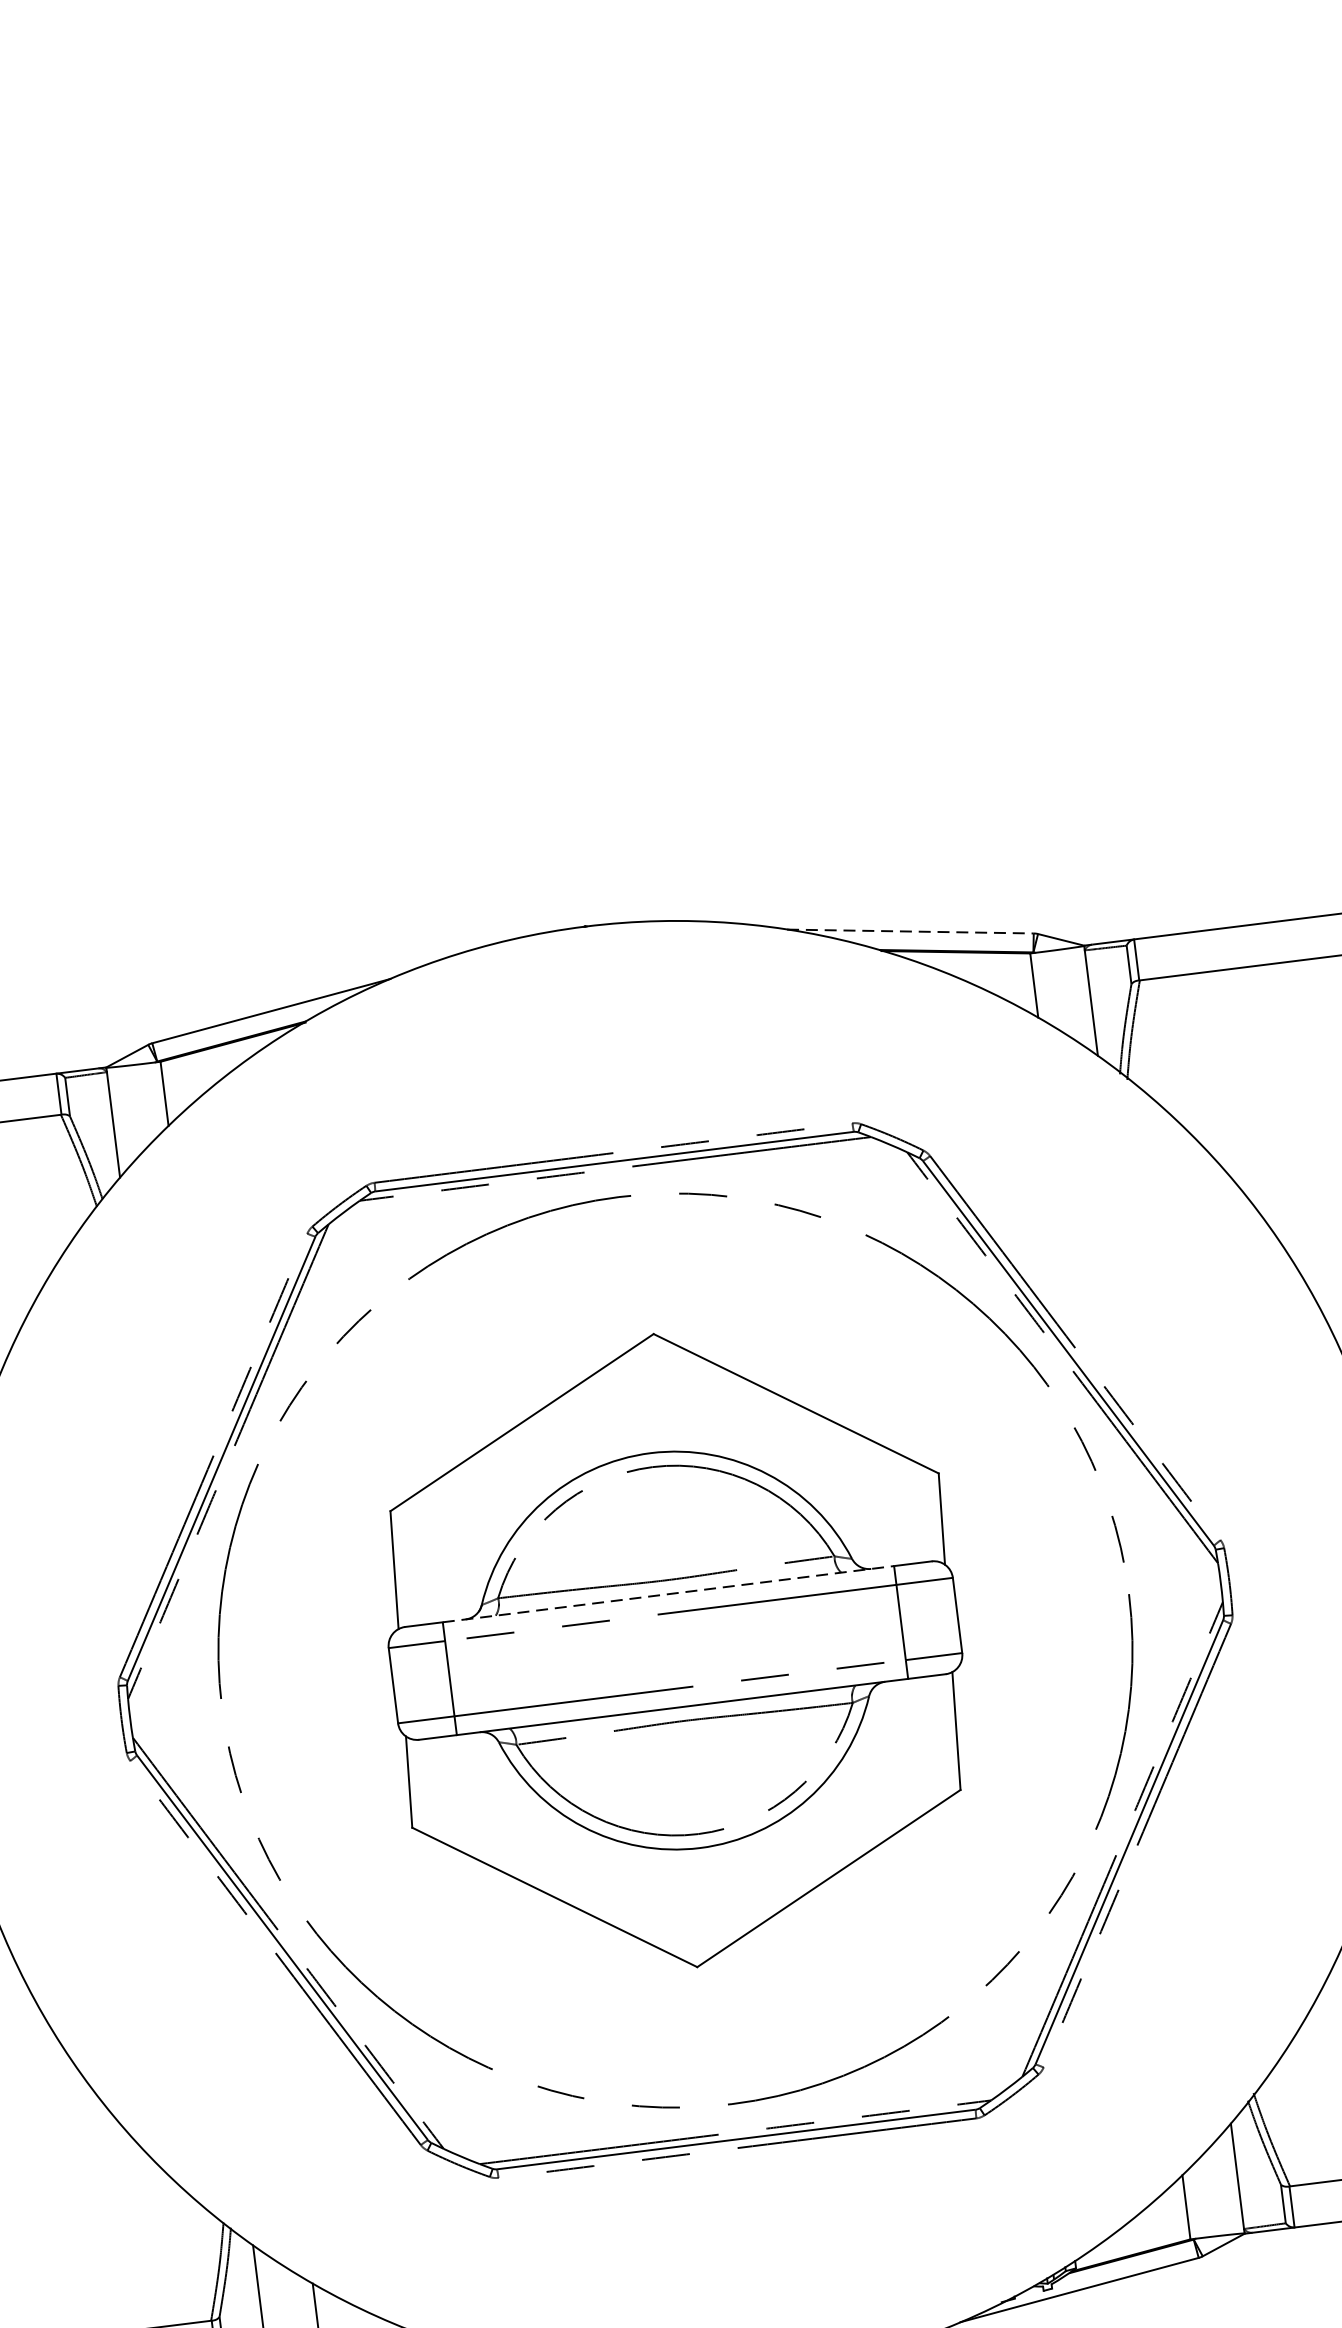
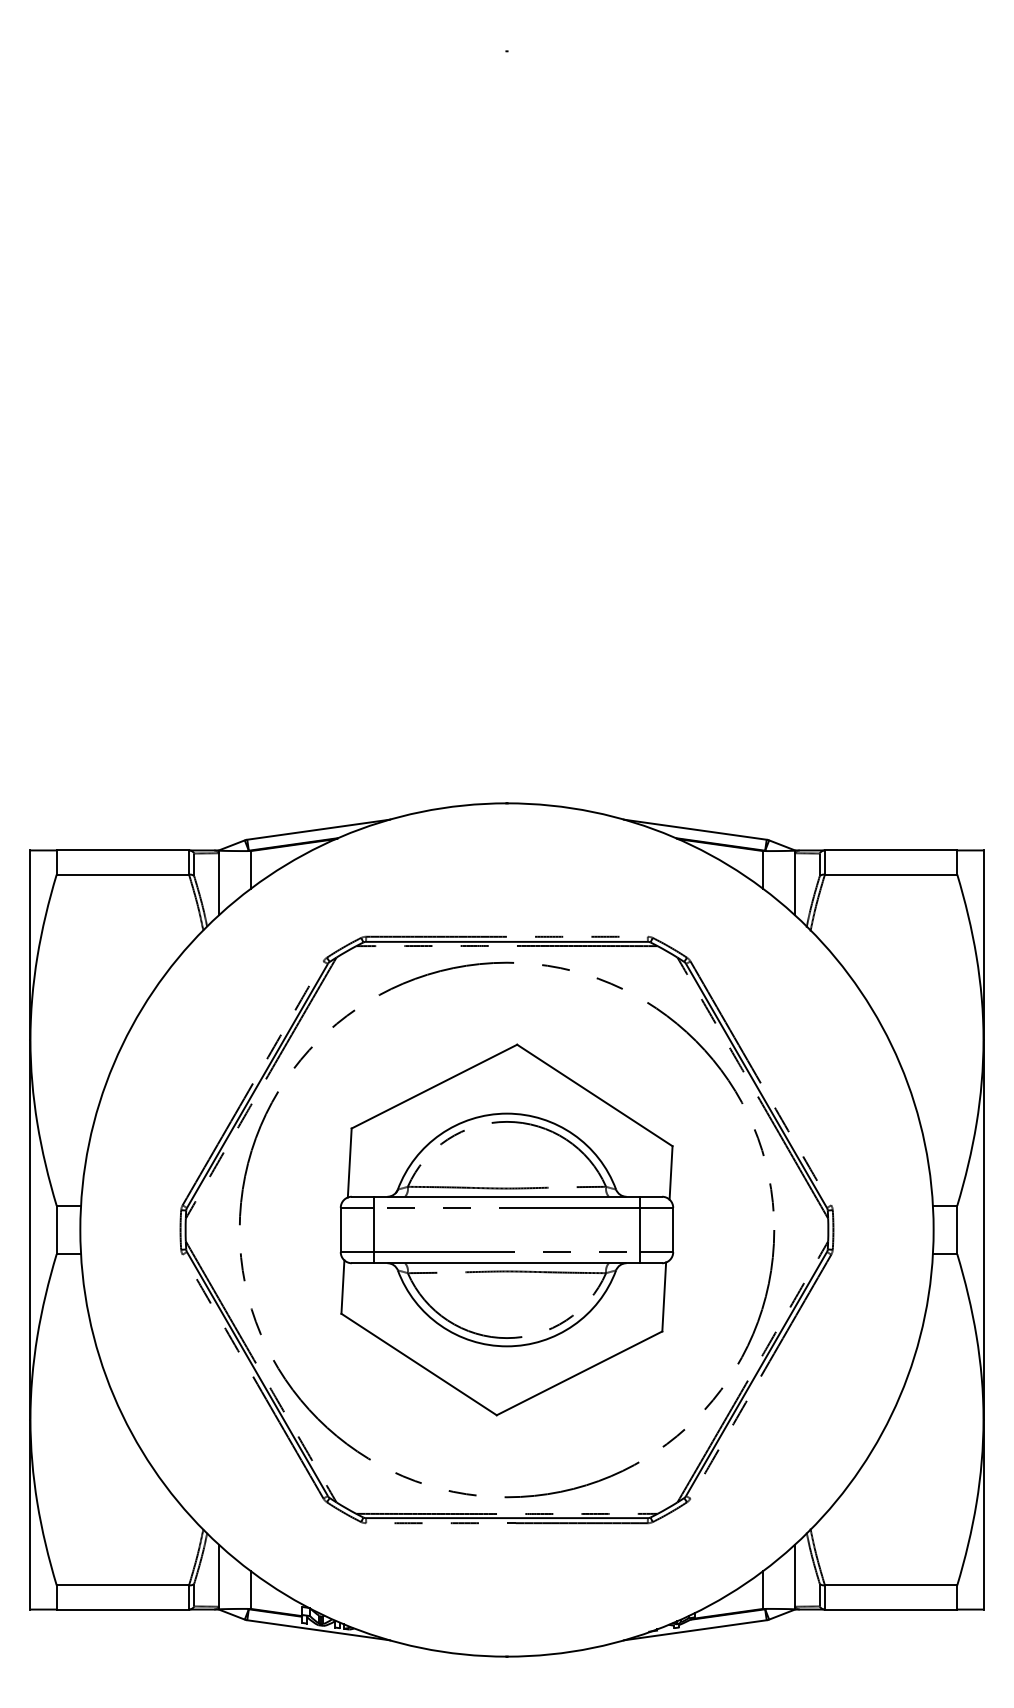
line: (910, 931) -> (695, 829), dashed -> solid
line: (667, 1593) -> (506, 1196), dashed -> solid

